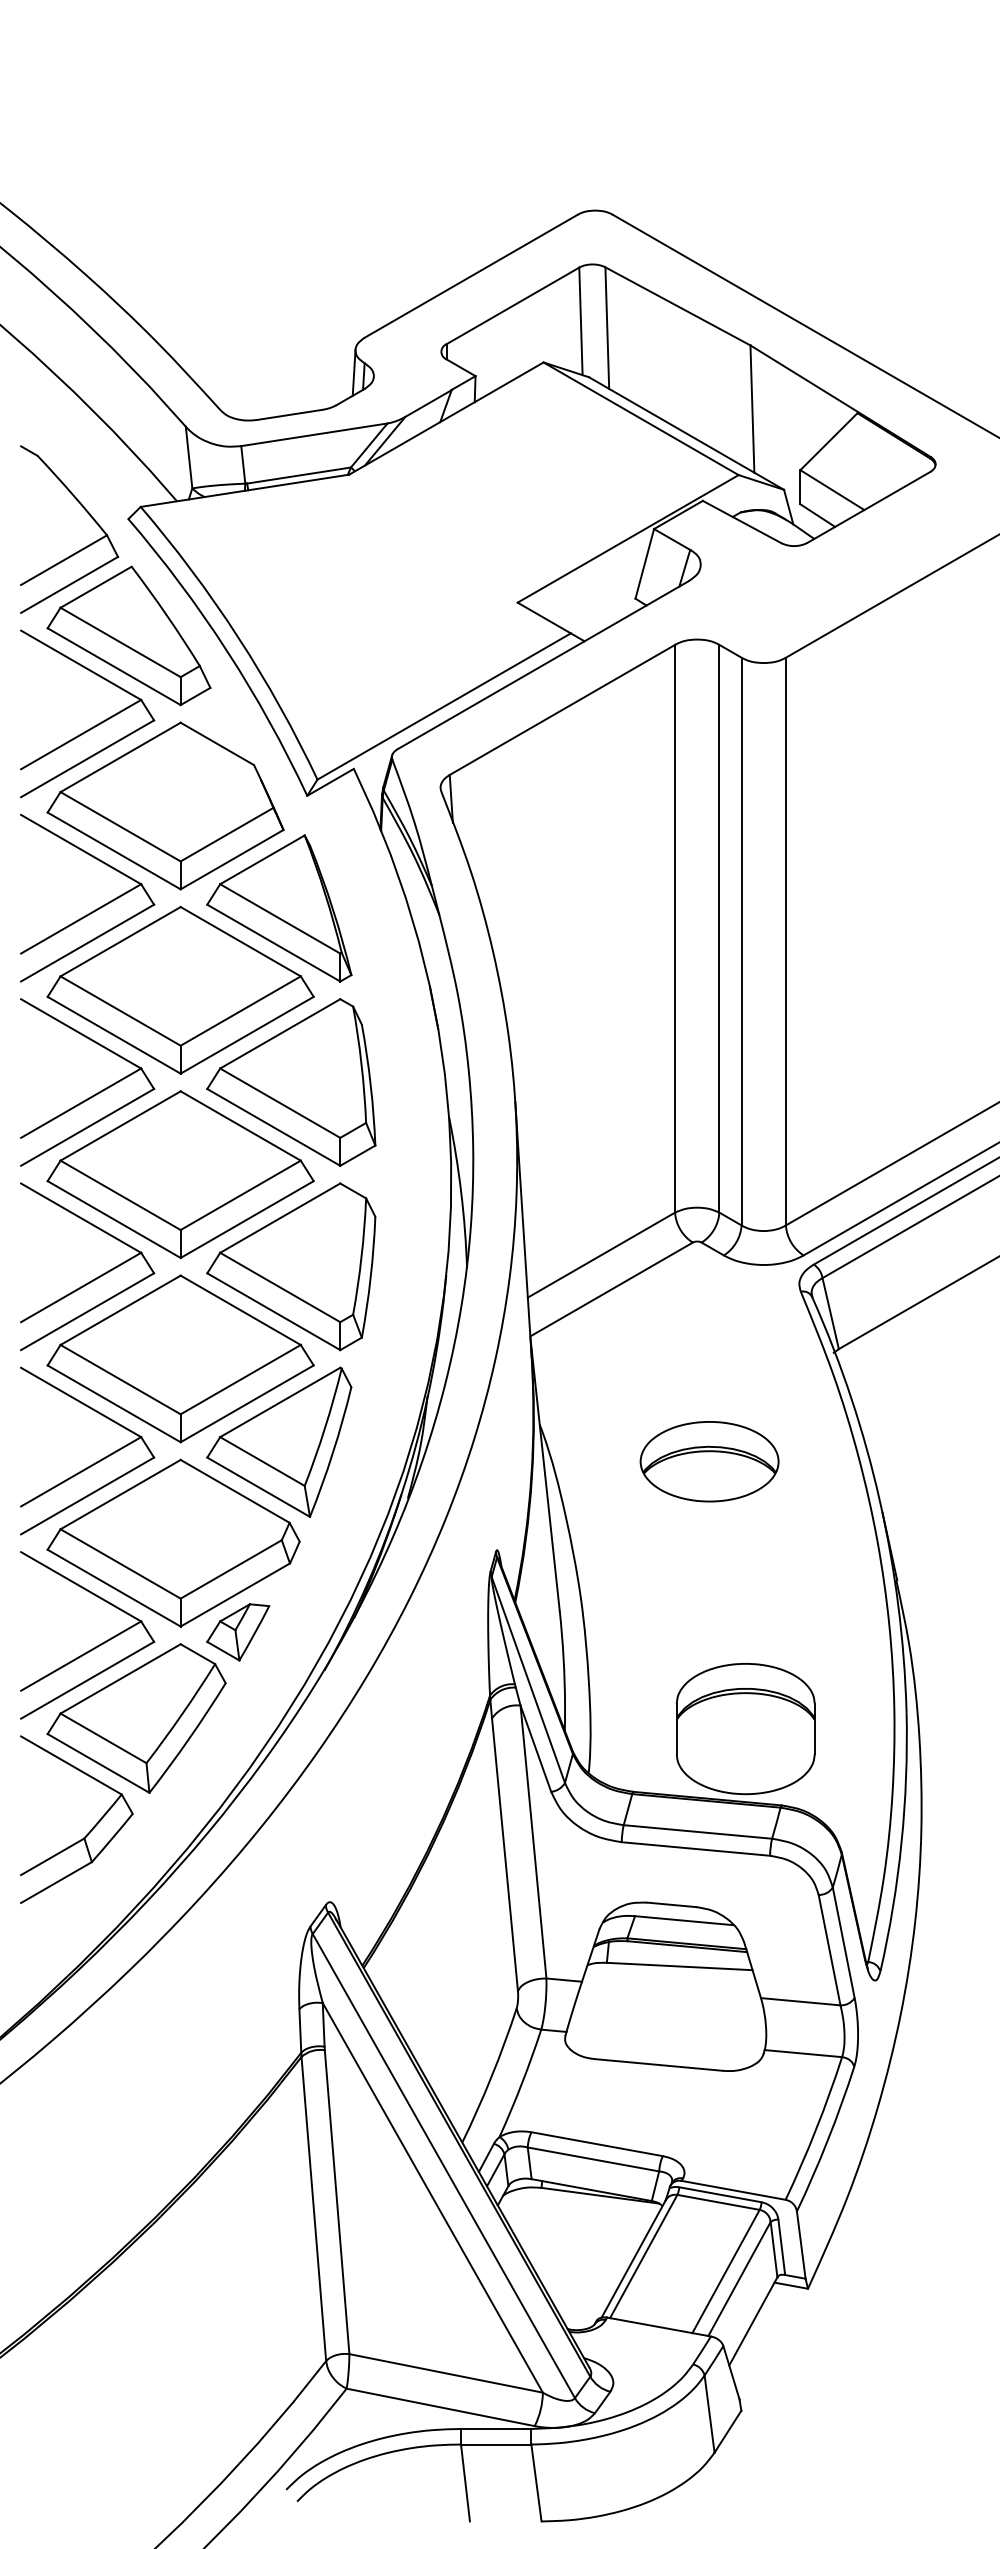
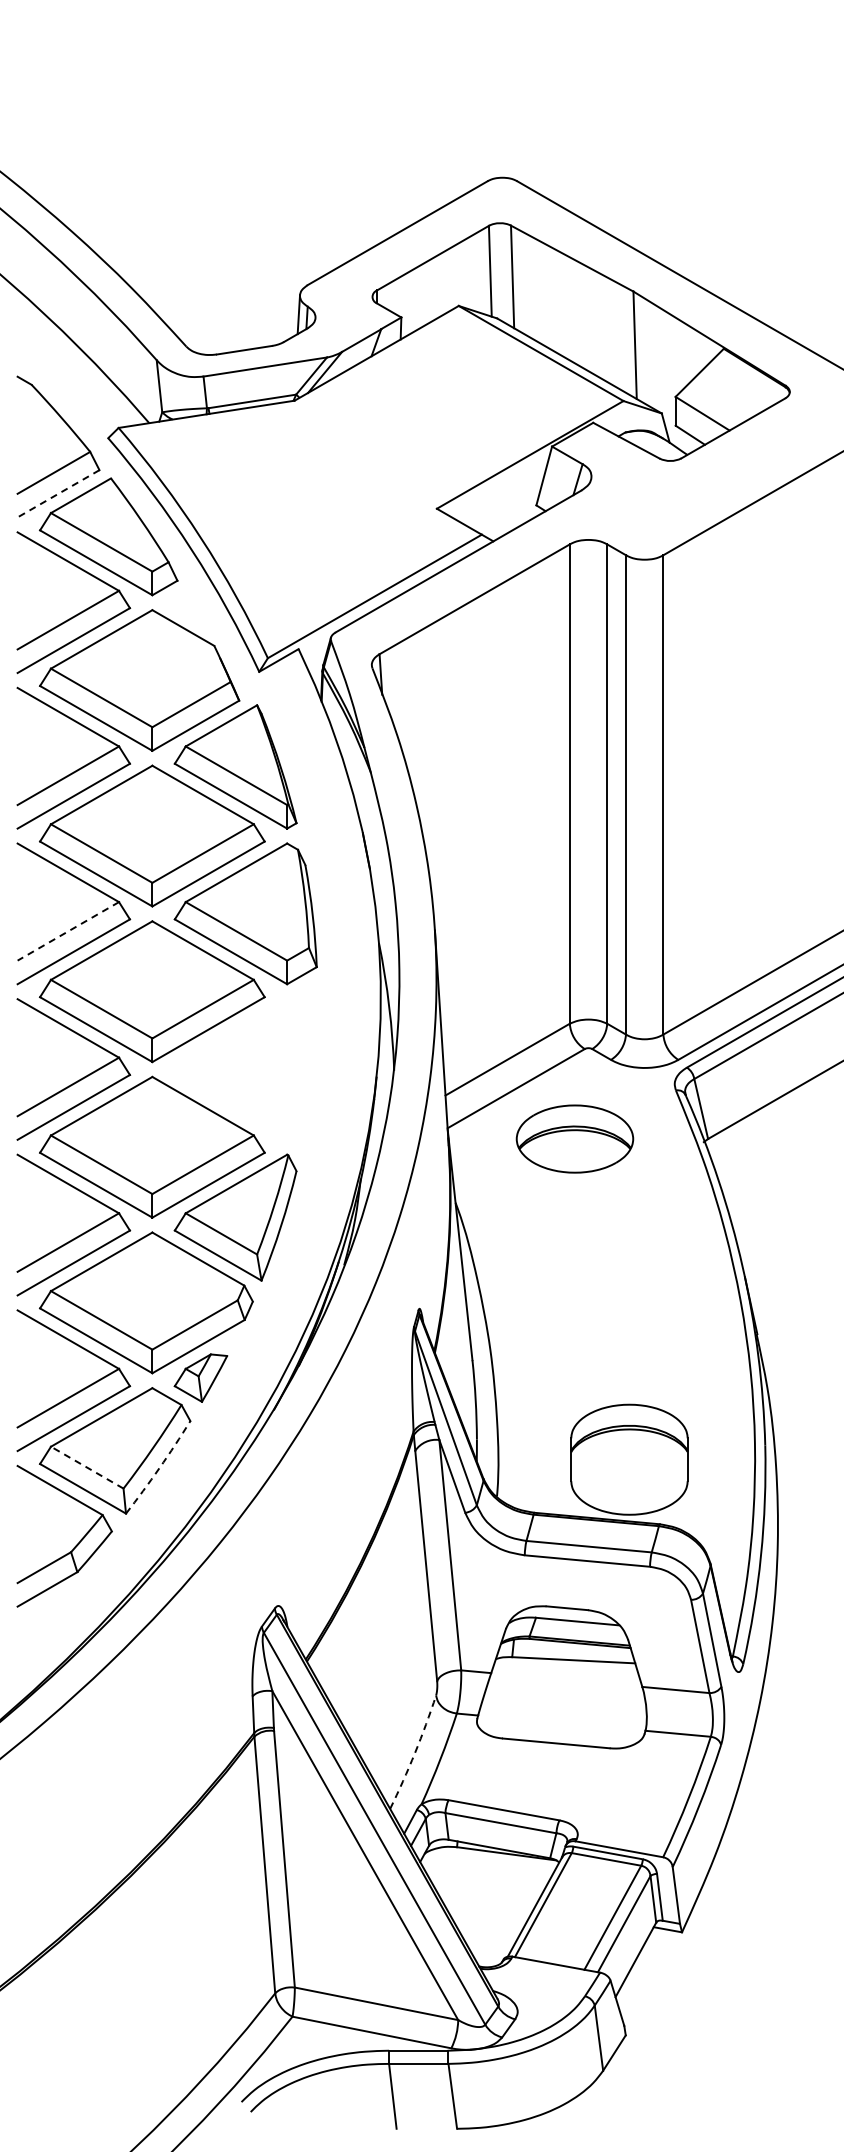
line: (69, 585) -> (58, 494), solid -> dashed
line: (81, 1103) -> (68, 931), solid -> dashed
part: (290, 1266) -> (245, 1069), removed
part: (709, 1461) -> (574, 1138), moved
line: (103, 1738) -> (87, 1467), solid -> dashed
arc: (189, 1739) -> (159, 1468), solid -> dashed
arc: (492, 2076) -> (415, 1753), solid -> dashed

